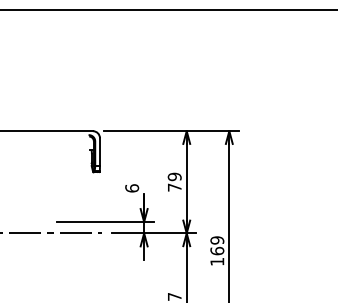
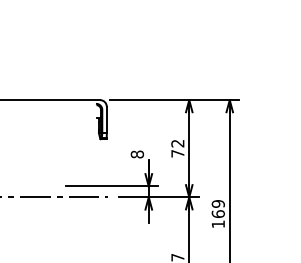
text: (174, 176) -> (177, 143), 79 -> 72
text: (131, 188) -> (136, 154), 6 -> 8

